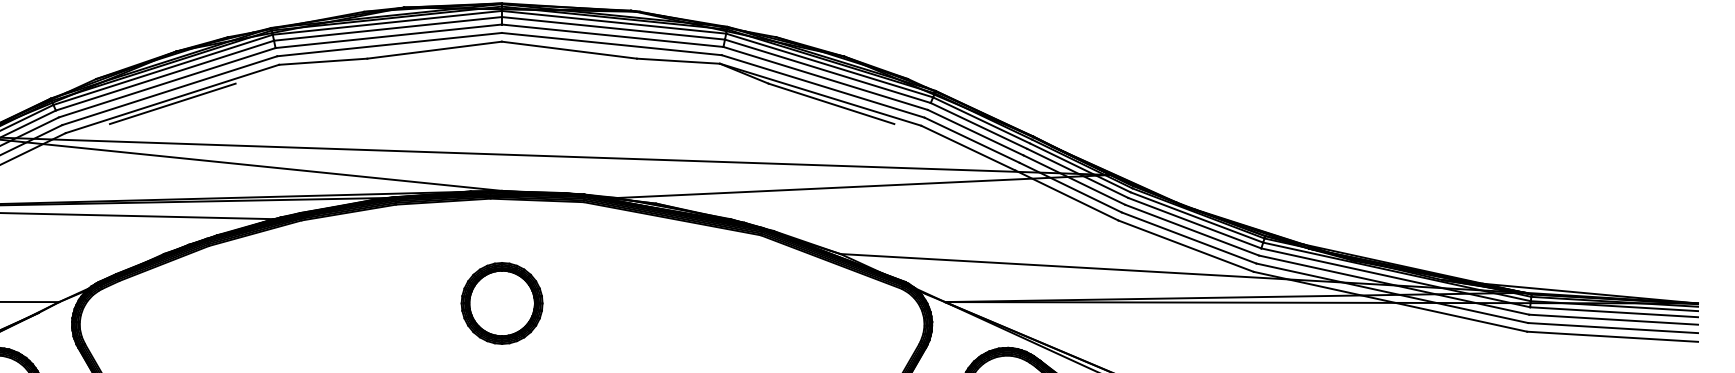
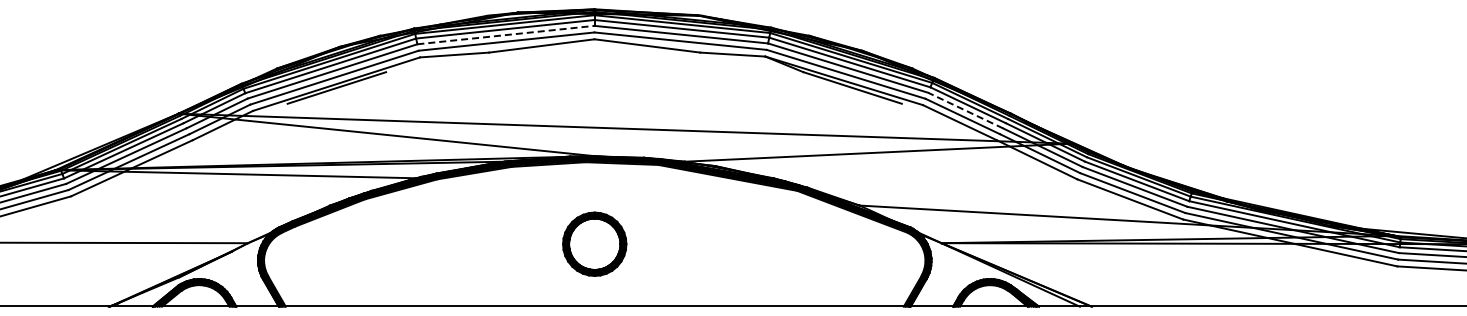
line: (389, 36) -> (506, 35), solid -> dashed
line: (975, 132) -> (965, 110), solid -> dashed

